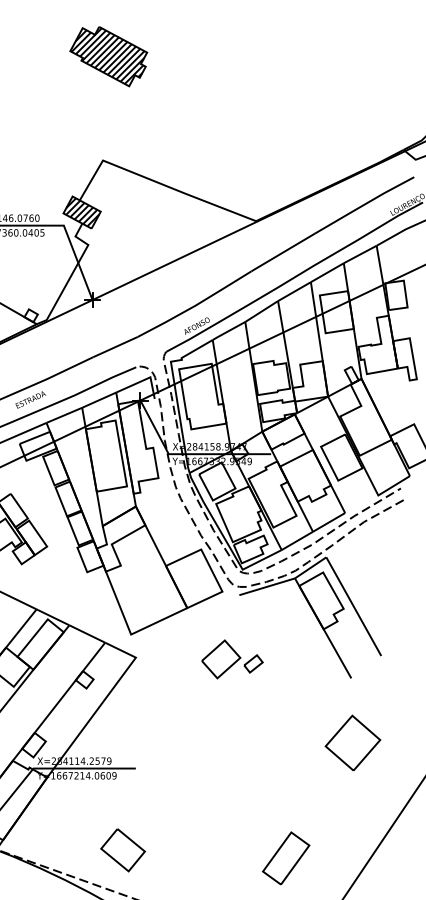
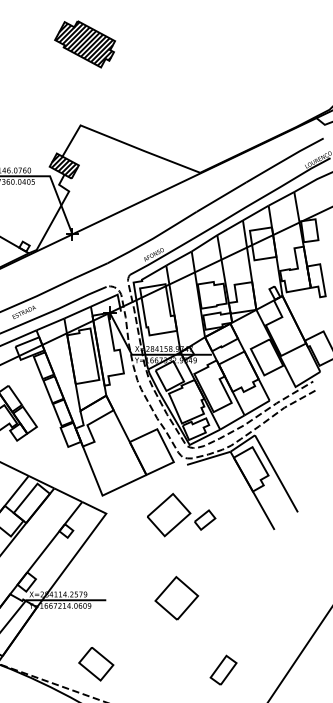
part: (232, 658) -> (181, 514), size x1.43
part: (352, 743) -> (176, 598), moved
part: (285, 857) -> (223, 669), size x0.71

